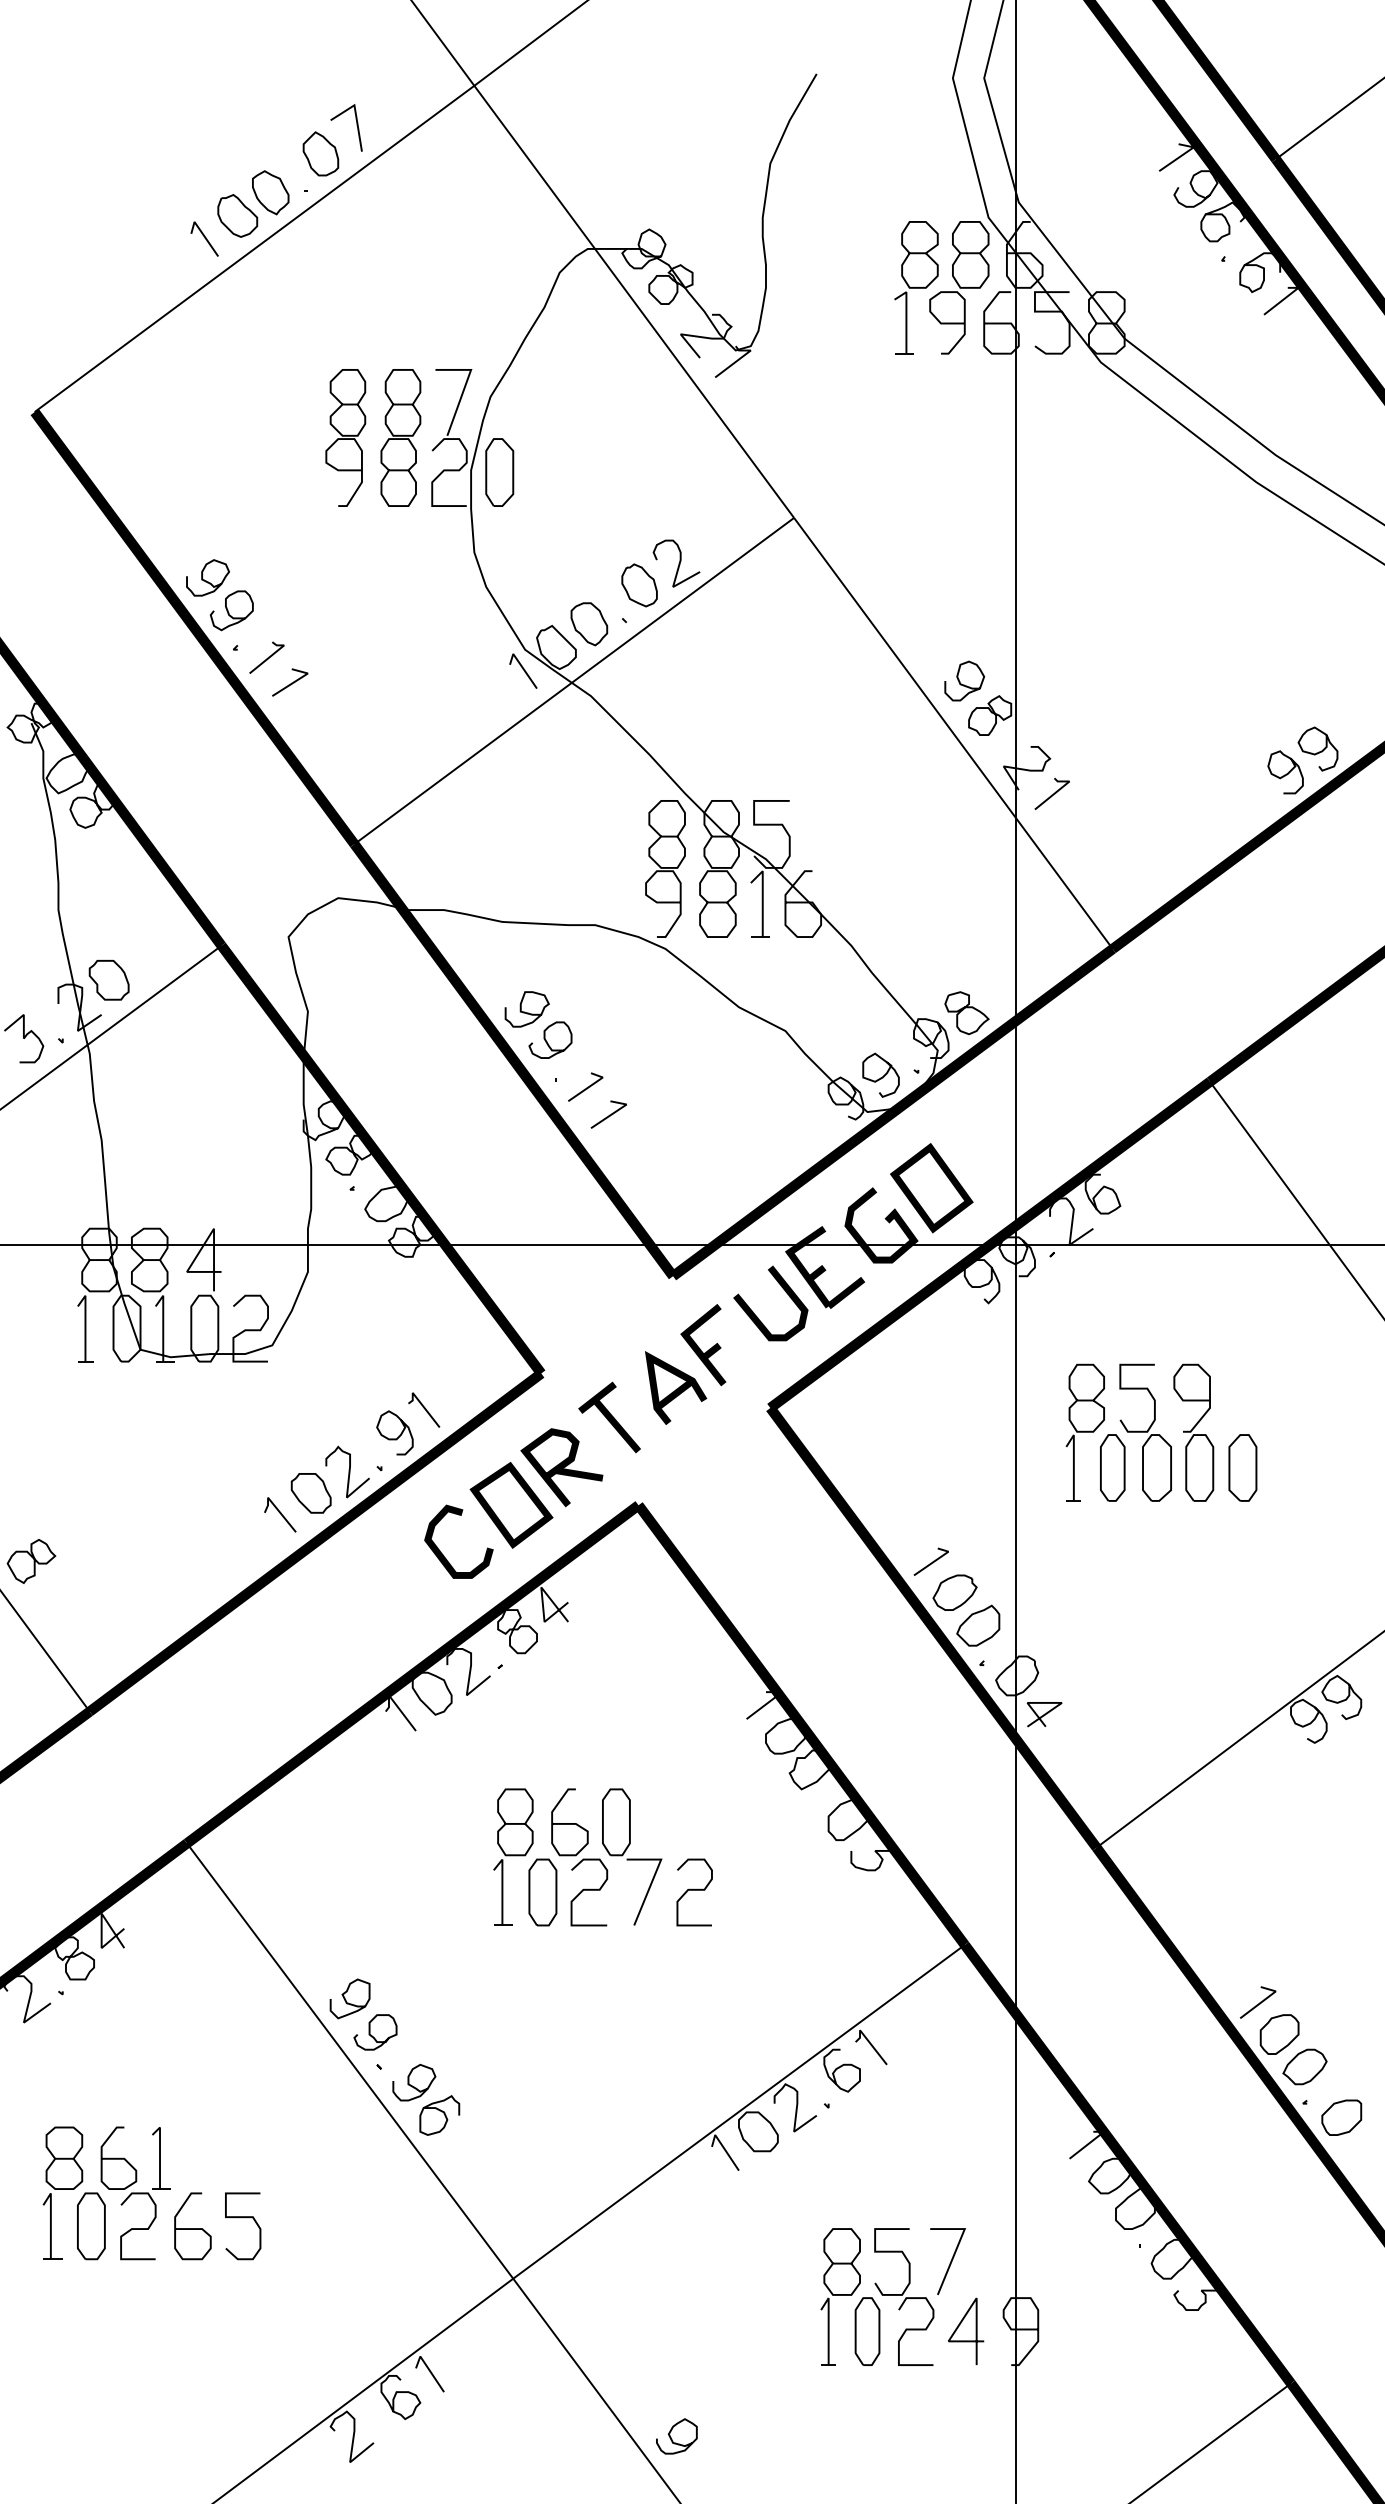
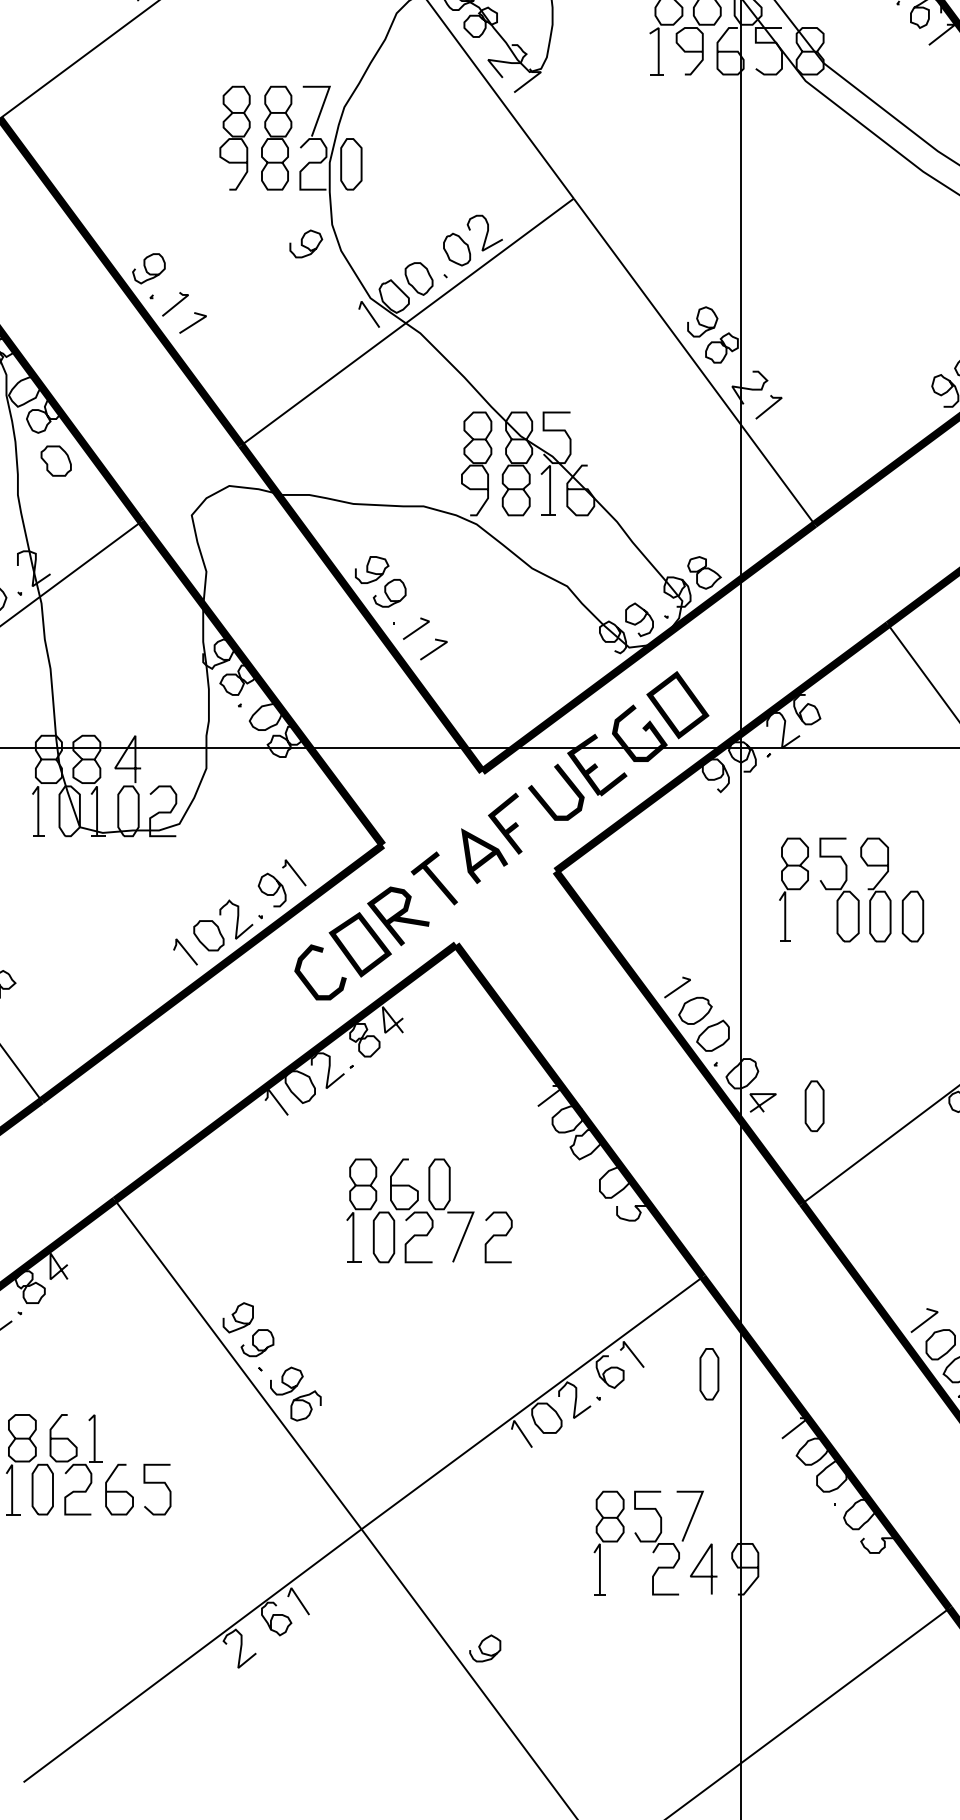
curve: (206, 580) -> (305, 245), moved
part: (108, 980) -> (55, 461), moved
part: (1112, 1467) -> (814, 1105), moved
part: (867, 2331) -> (709, 1374), moved

